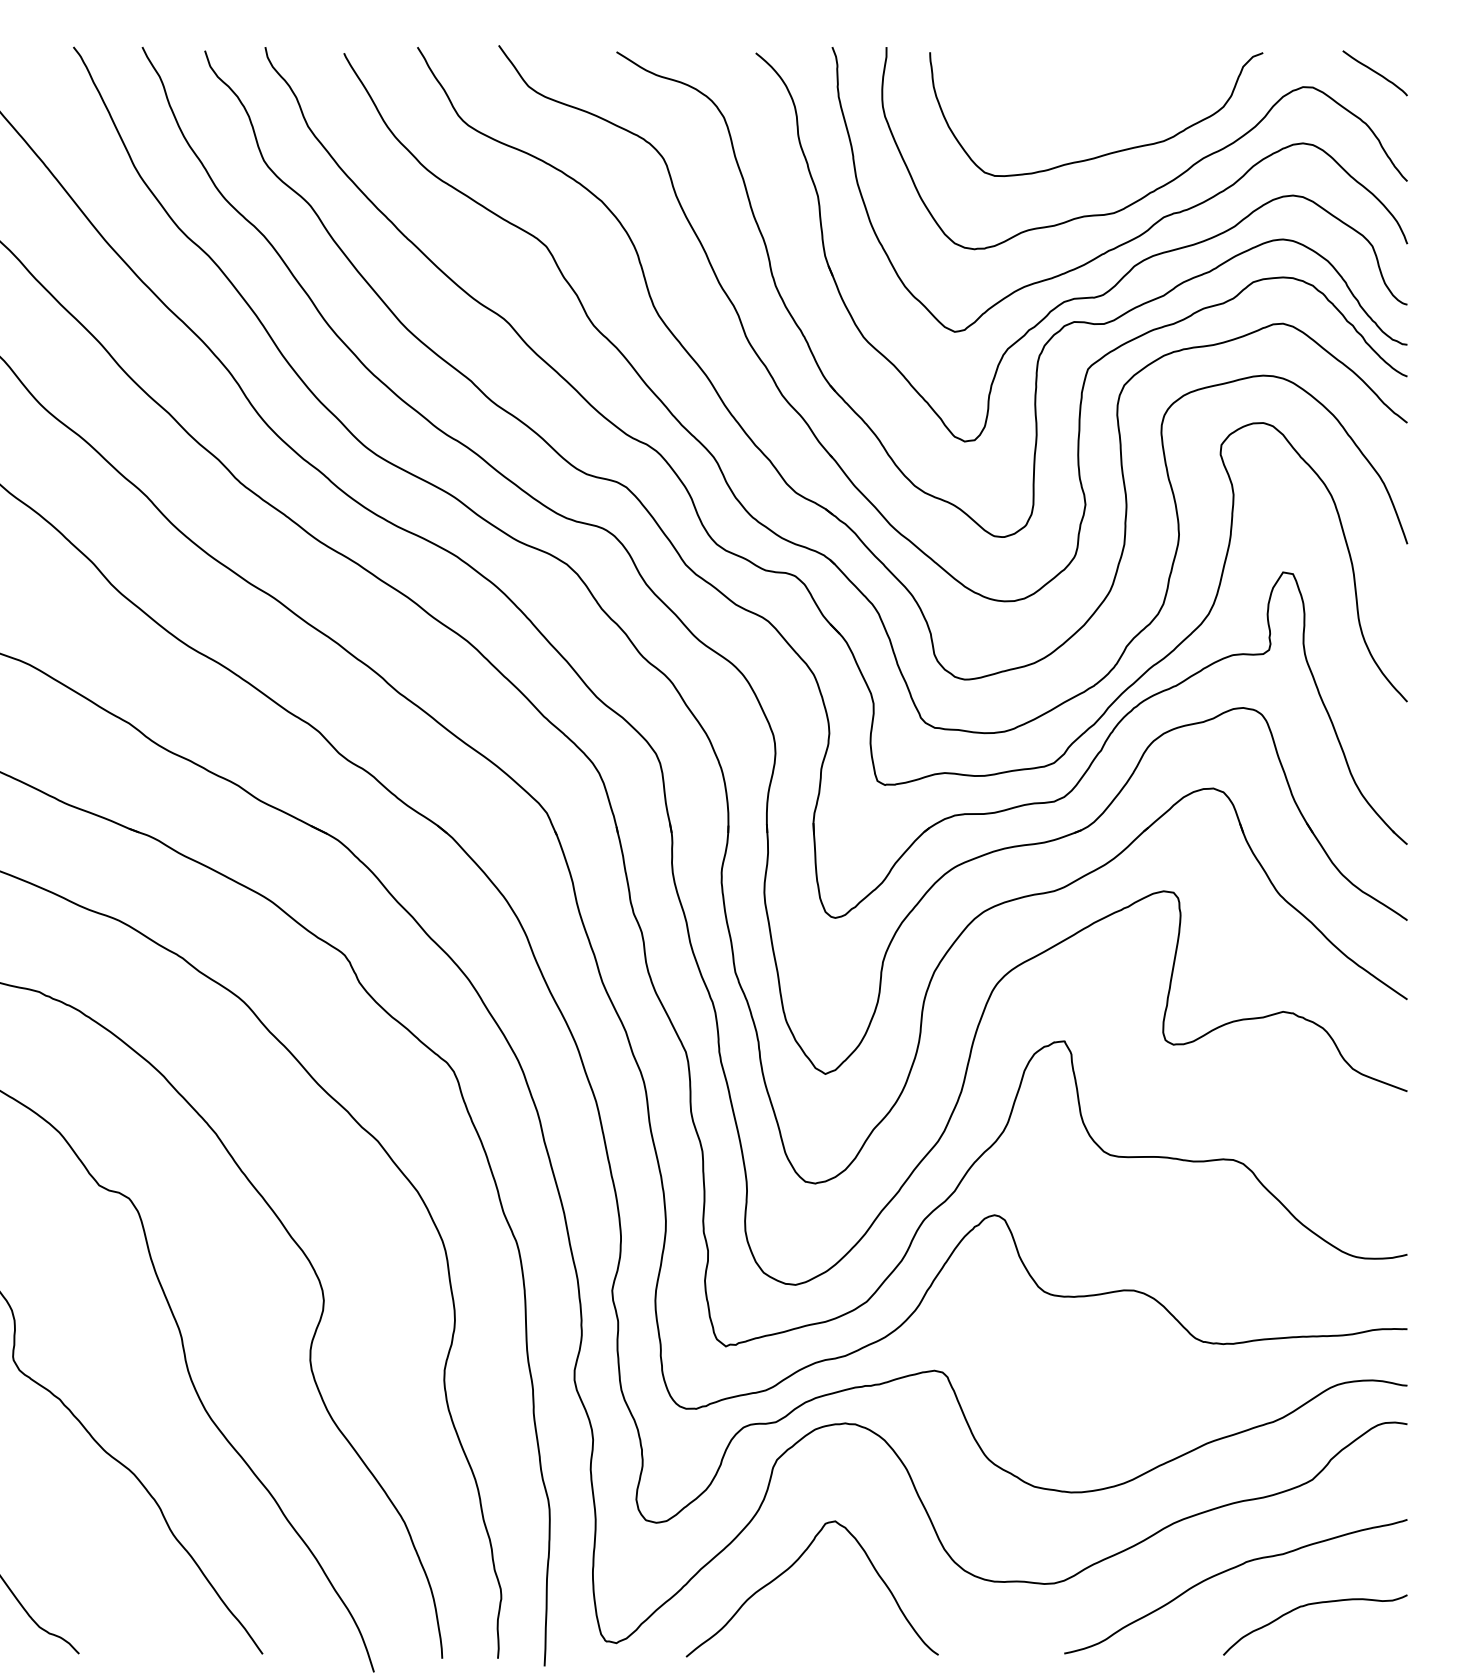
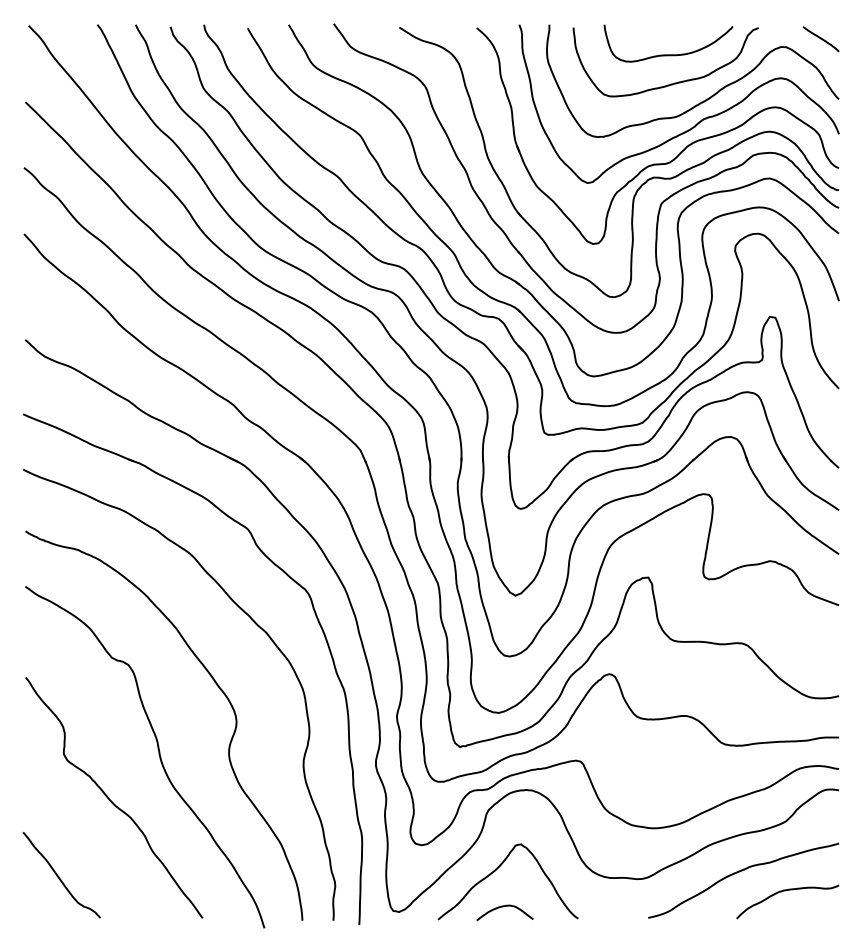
curve: (1100, 100) -> (668, 54), added
curve: (803, 1634) -> (503, 907), added

